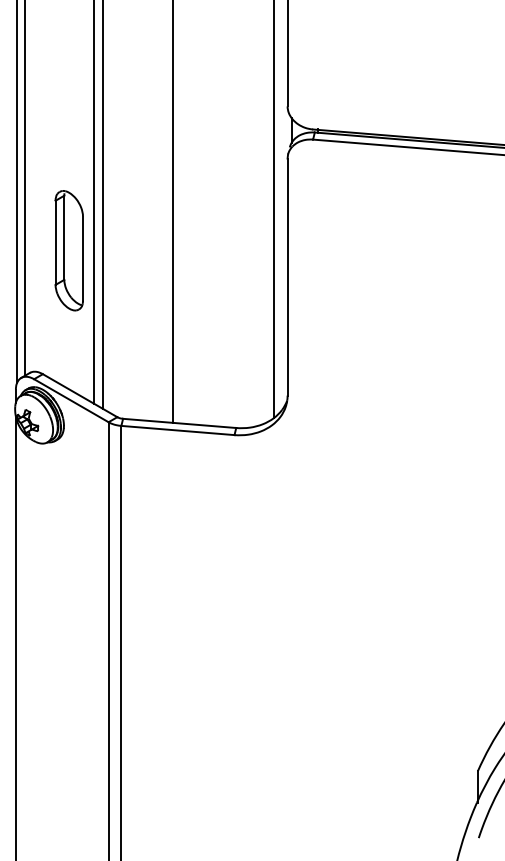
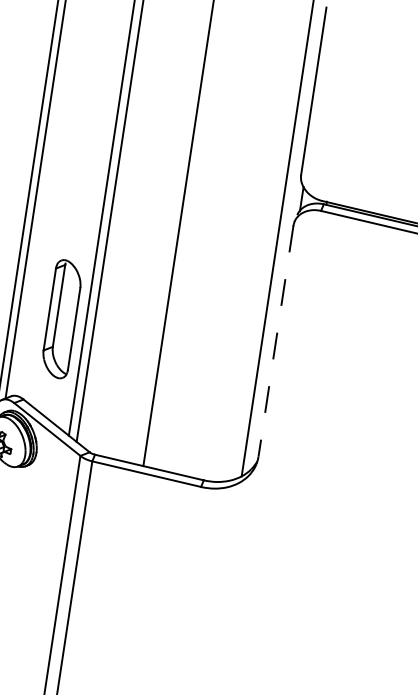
part: (68, 250) -> (61, 318), moved
line: (287, 277) -> (275, 341), solid -> dashed

